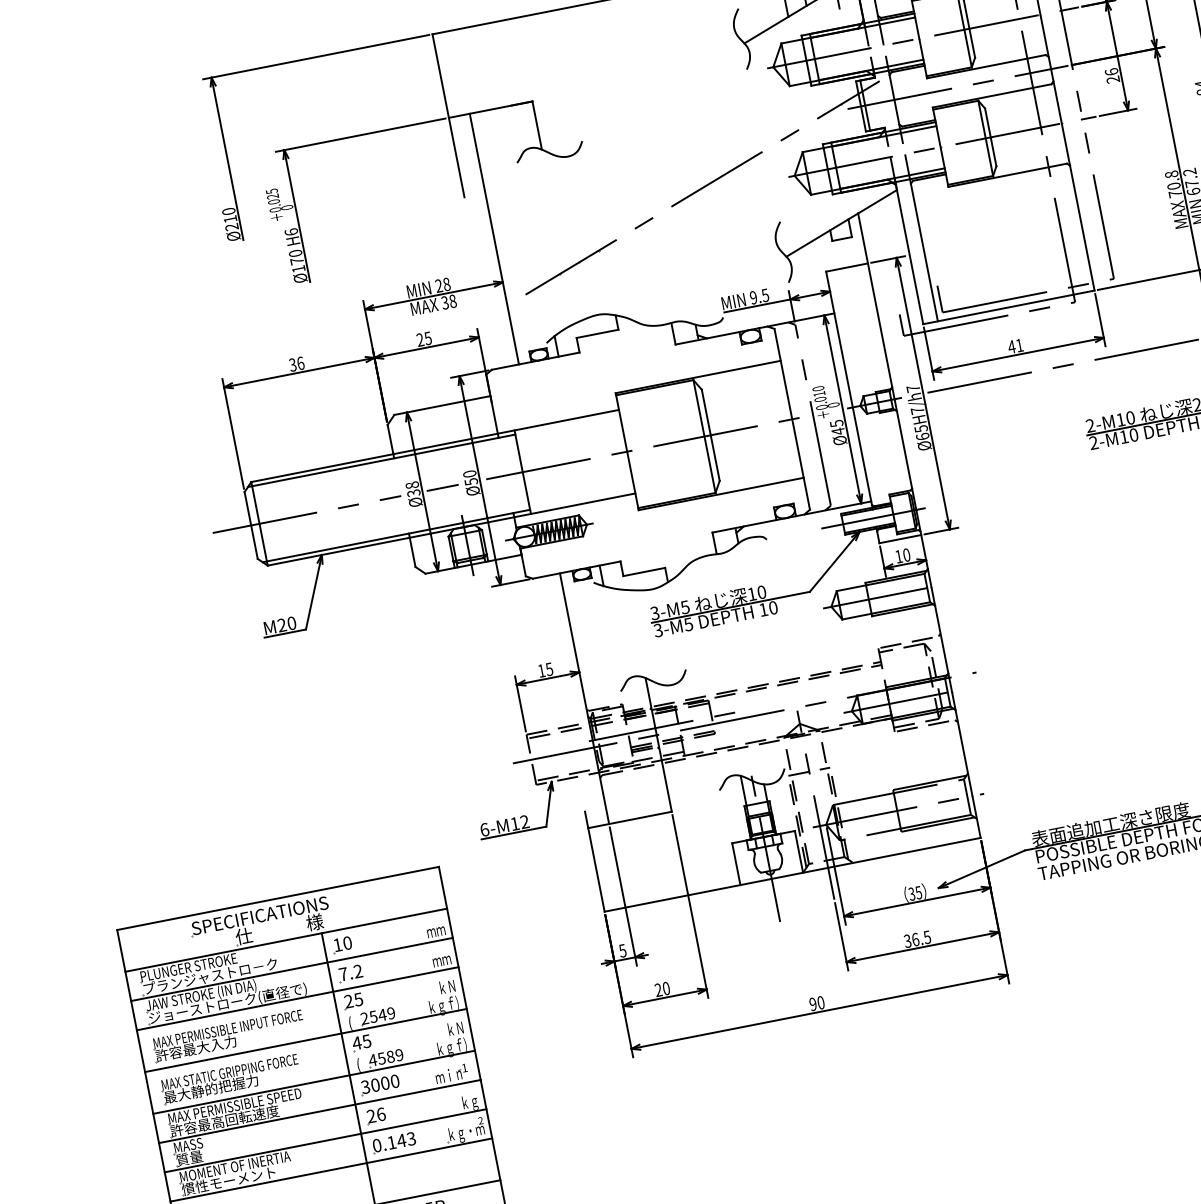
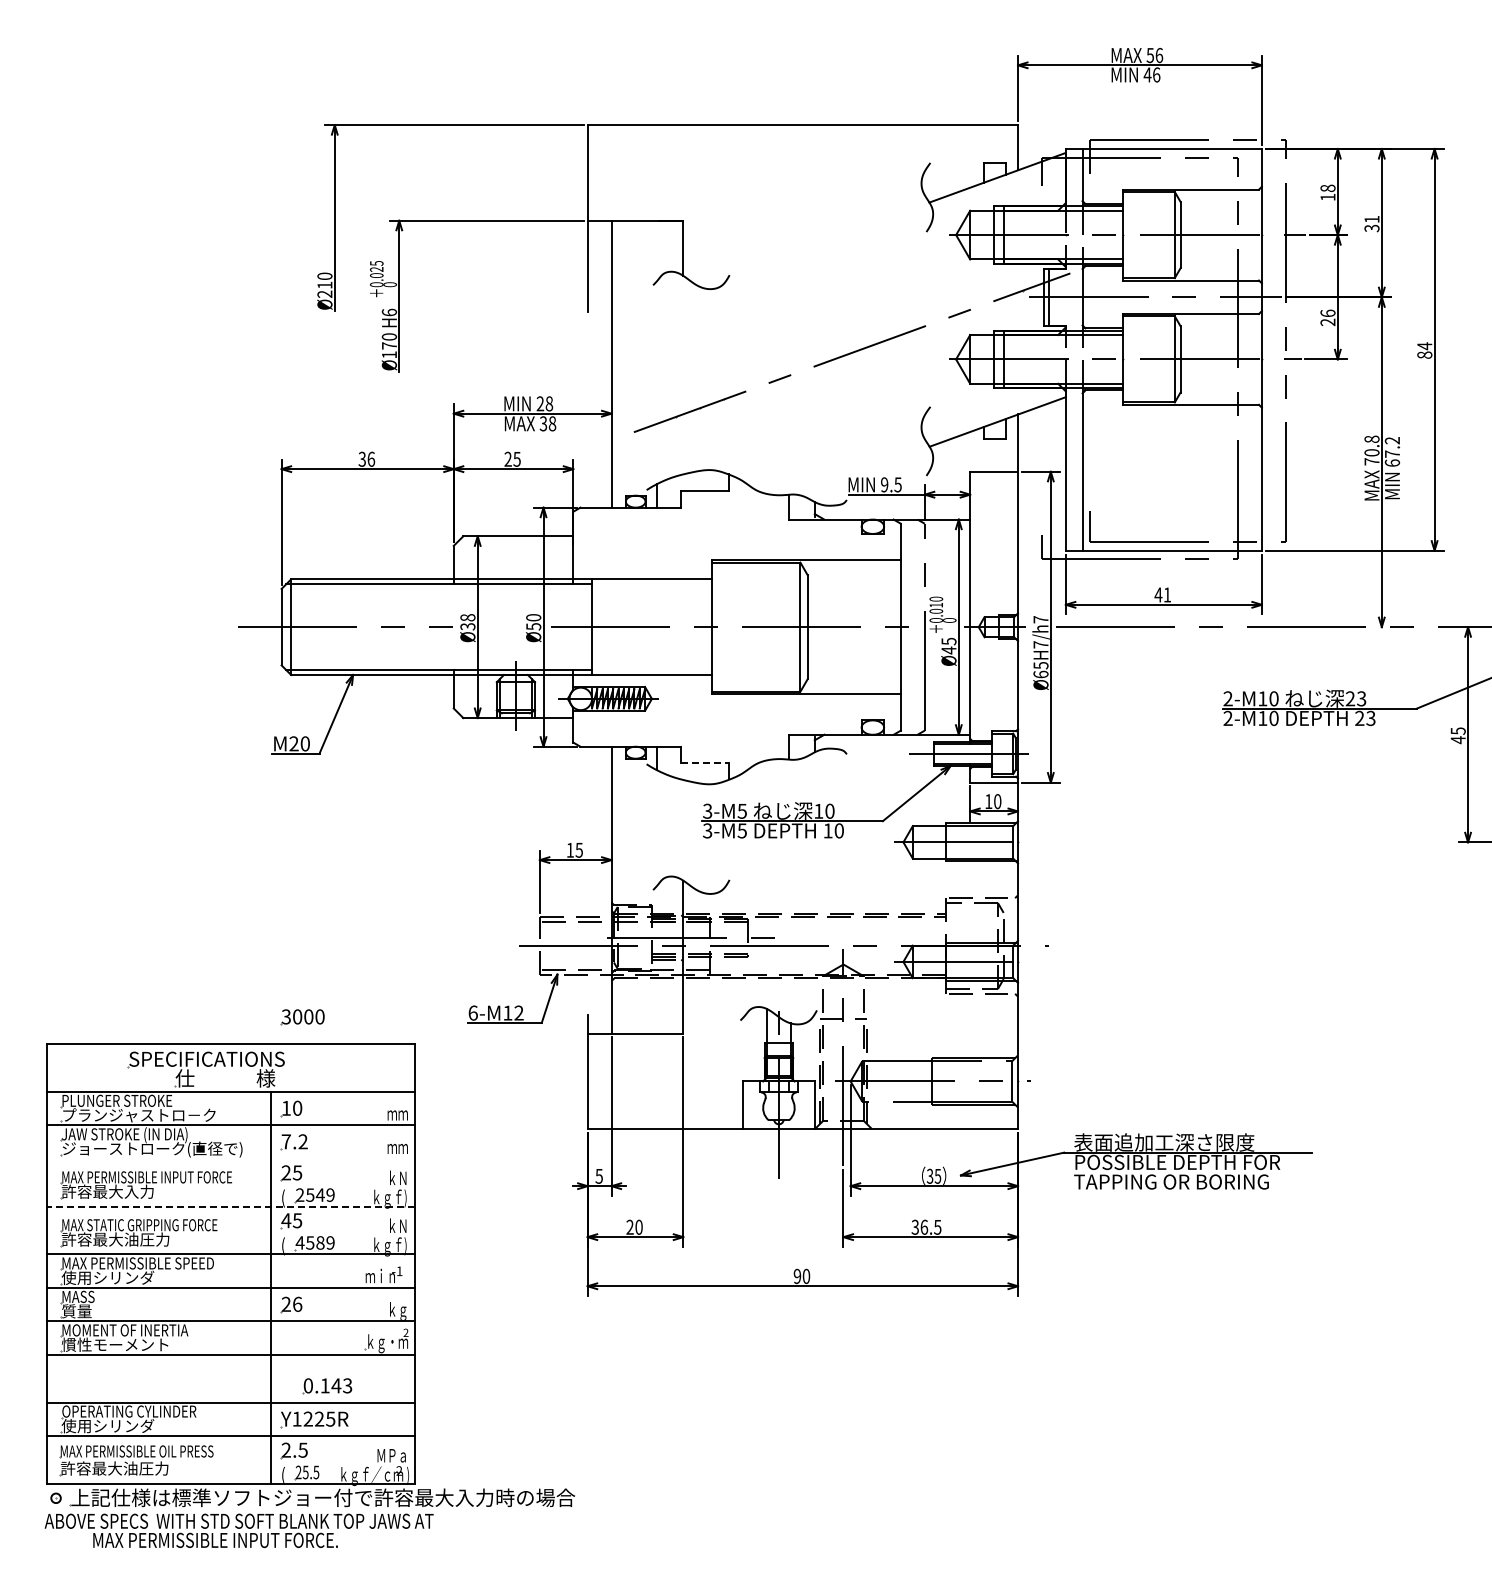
line: (442, 488) -> (500, 627), removed
line: (644, 572) -> (704, 763), solid -> dashed
line: (297, 998) -> (230, 1158), removed
line: (305, 1040) -> (230, 1206), solid -> dashed
part: (379, 1084) -> (302, 1017), moved
text: (204, 1090) -> (107, 1239), 最大静的把握力 -> 許容最大油圧力
text: (224, 1120) -> (123, 1277), 許容最高回転速度 -> 使用シリンダ
part: (393, 1142) -> (327, 1386), moved

